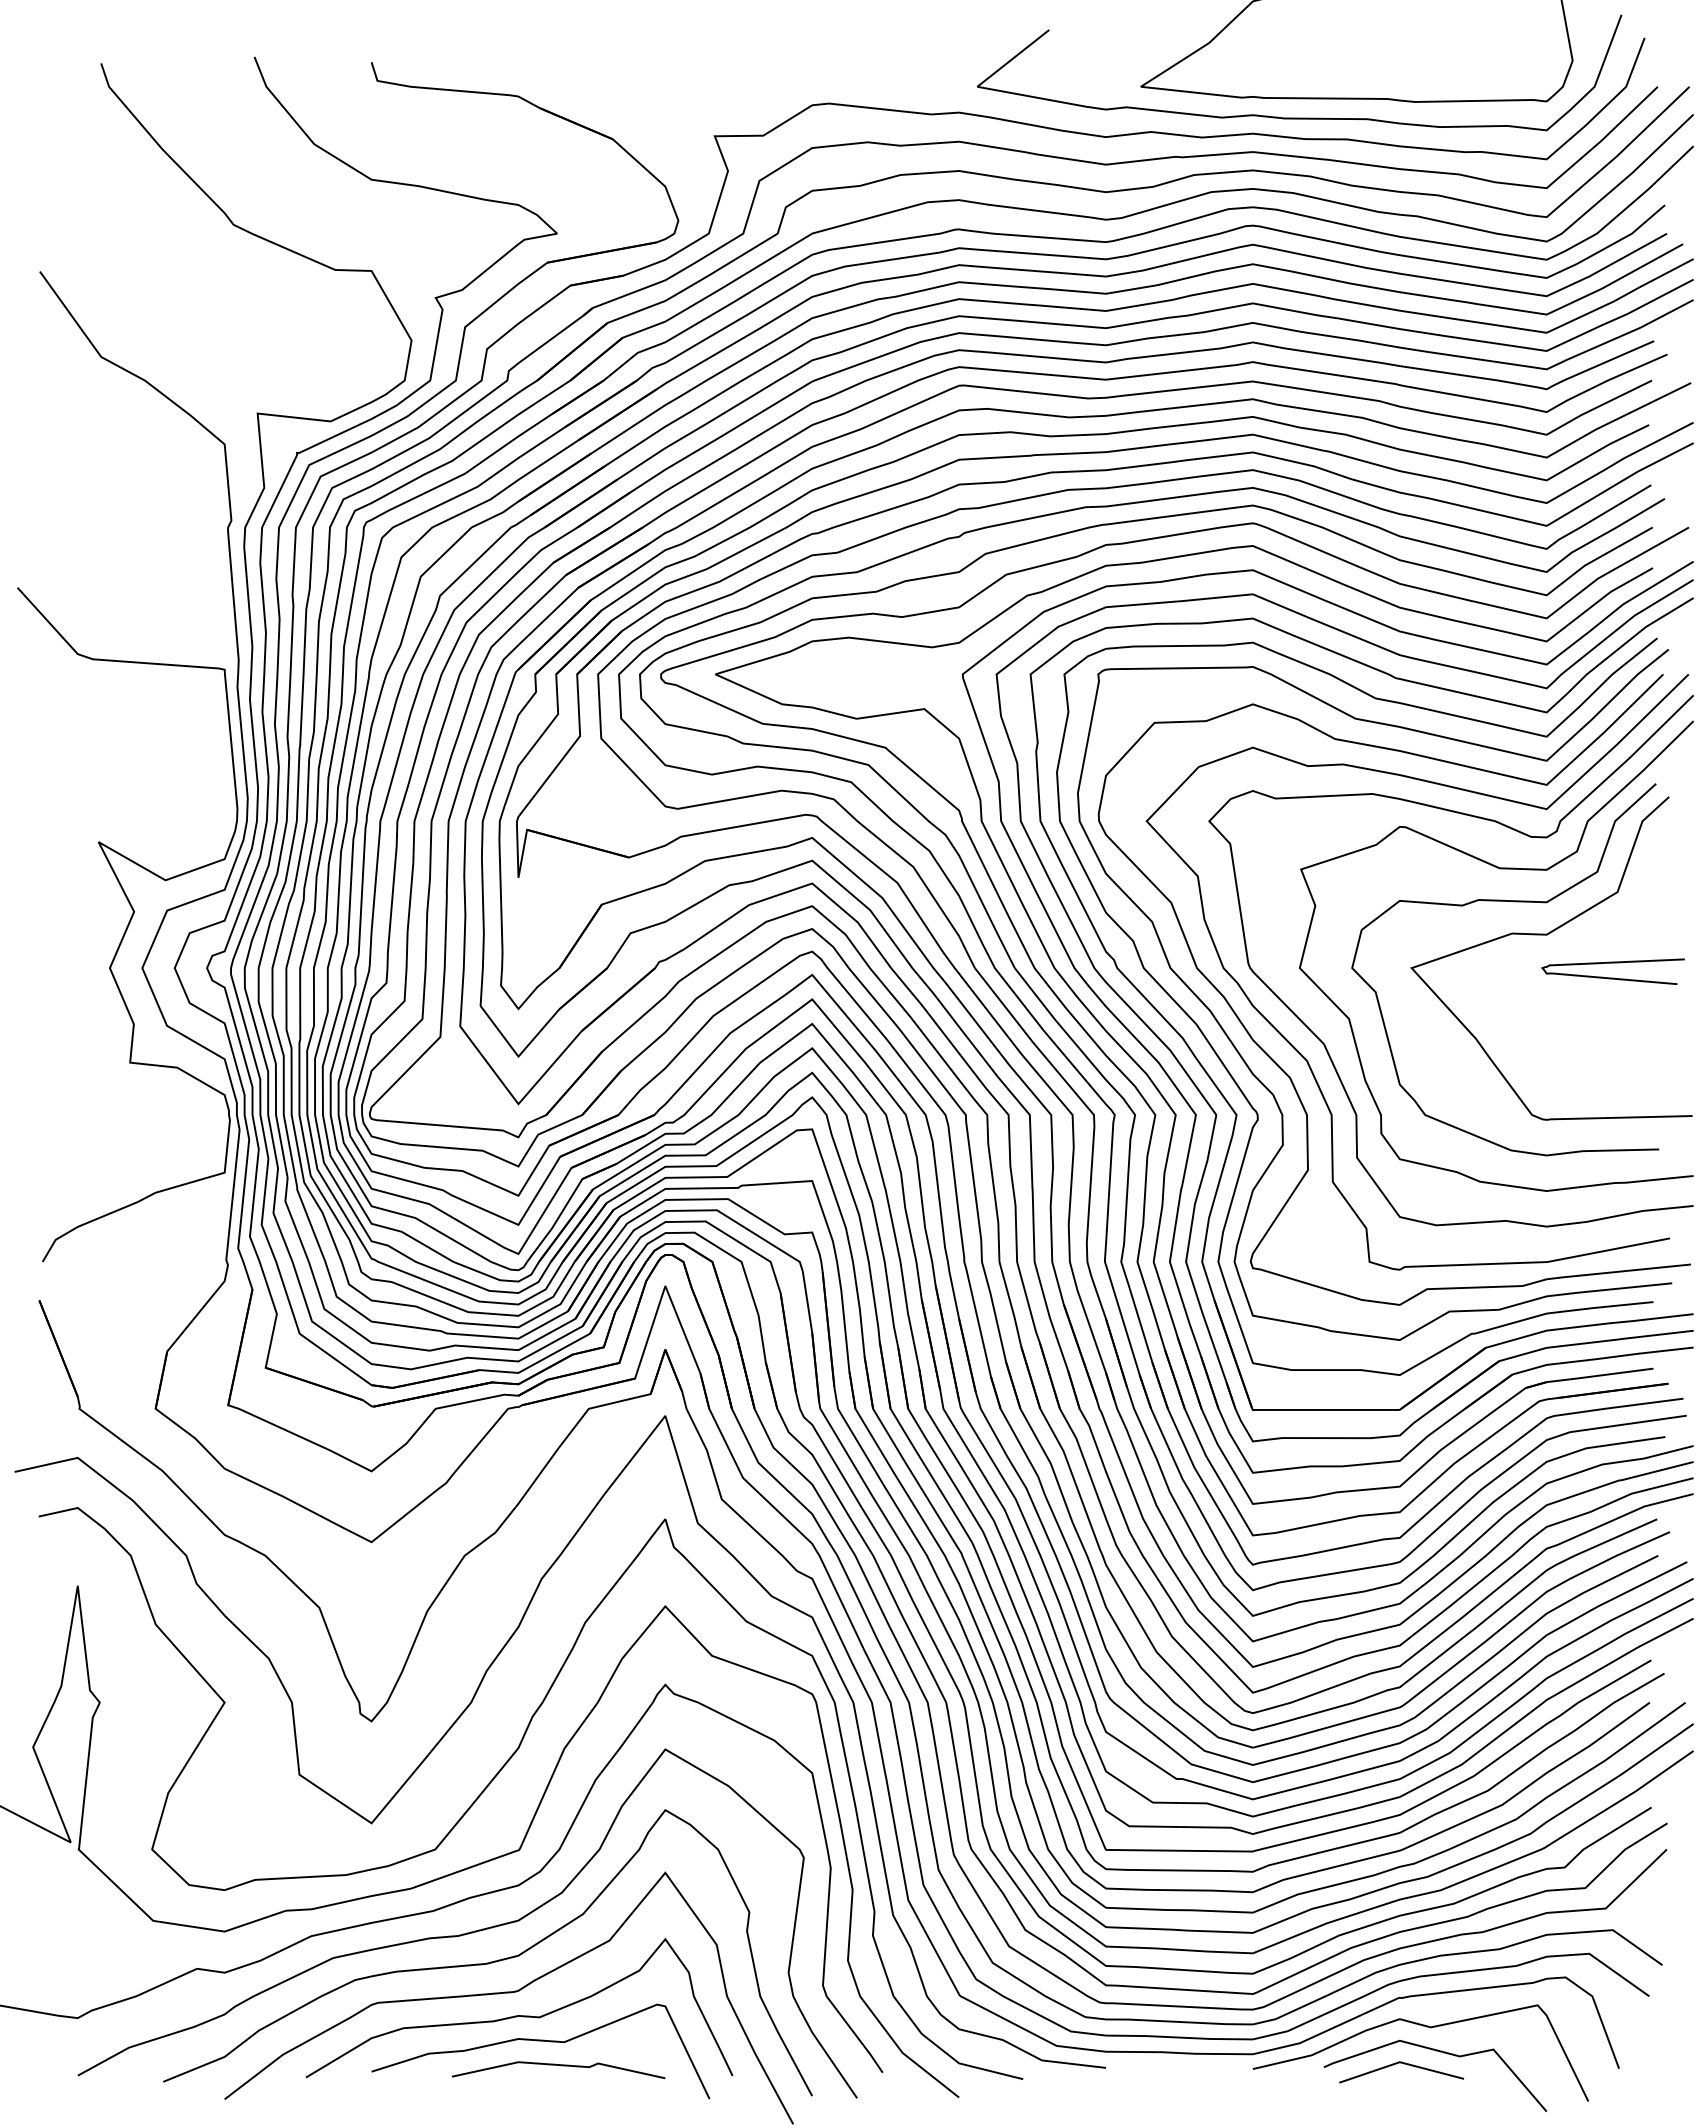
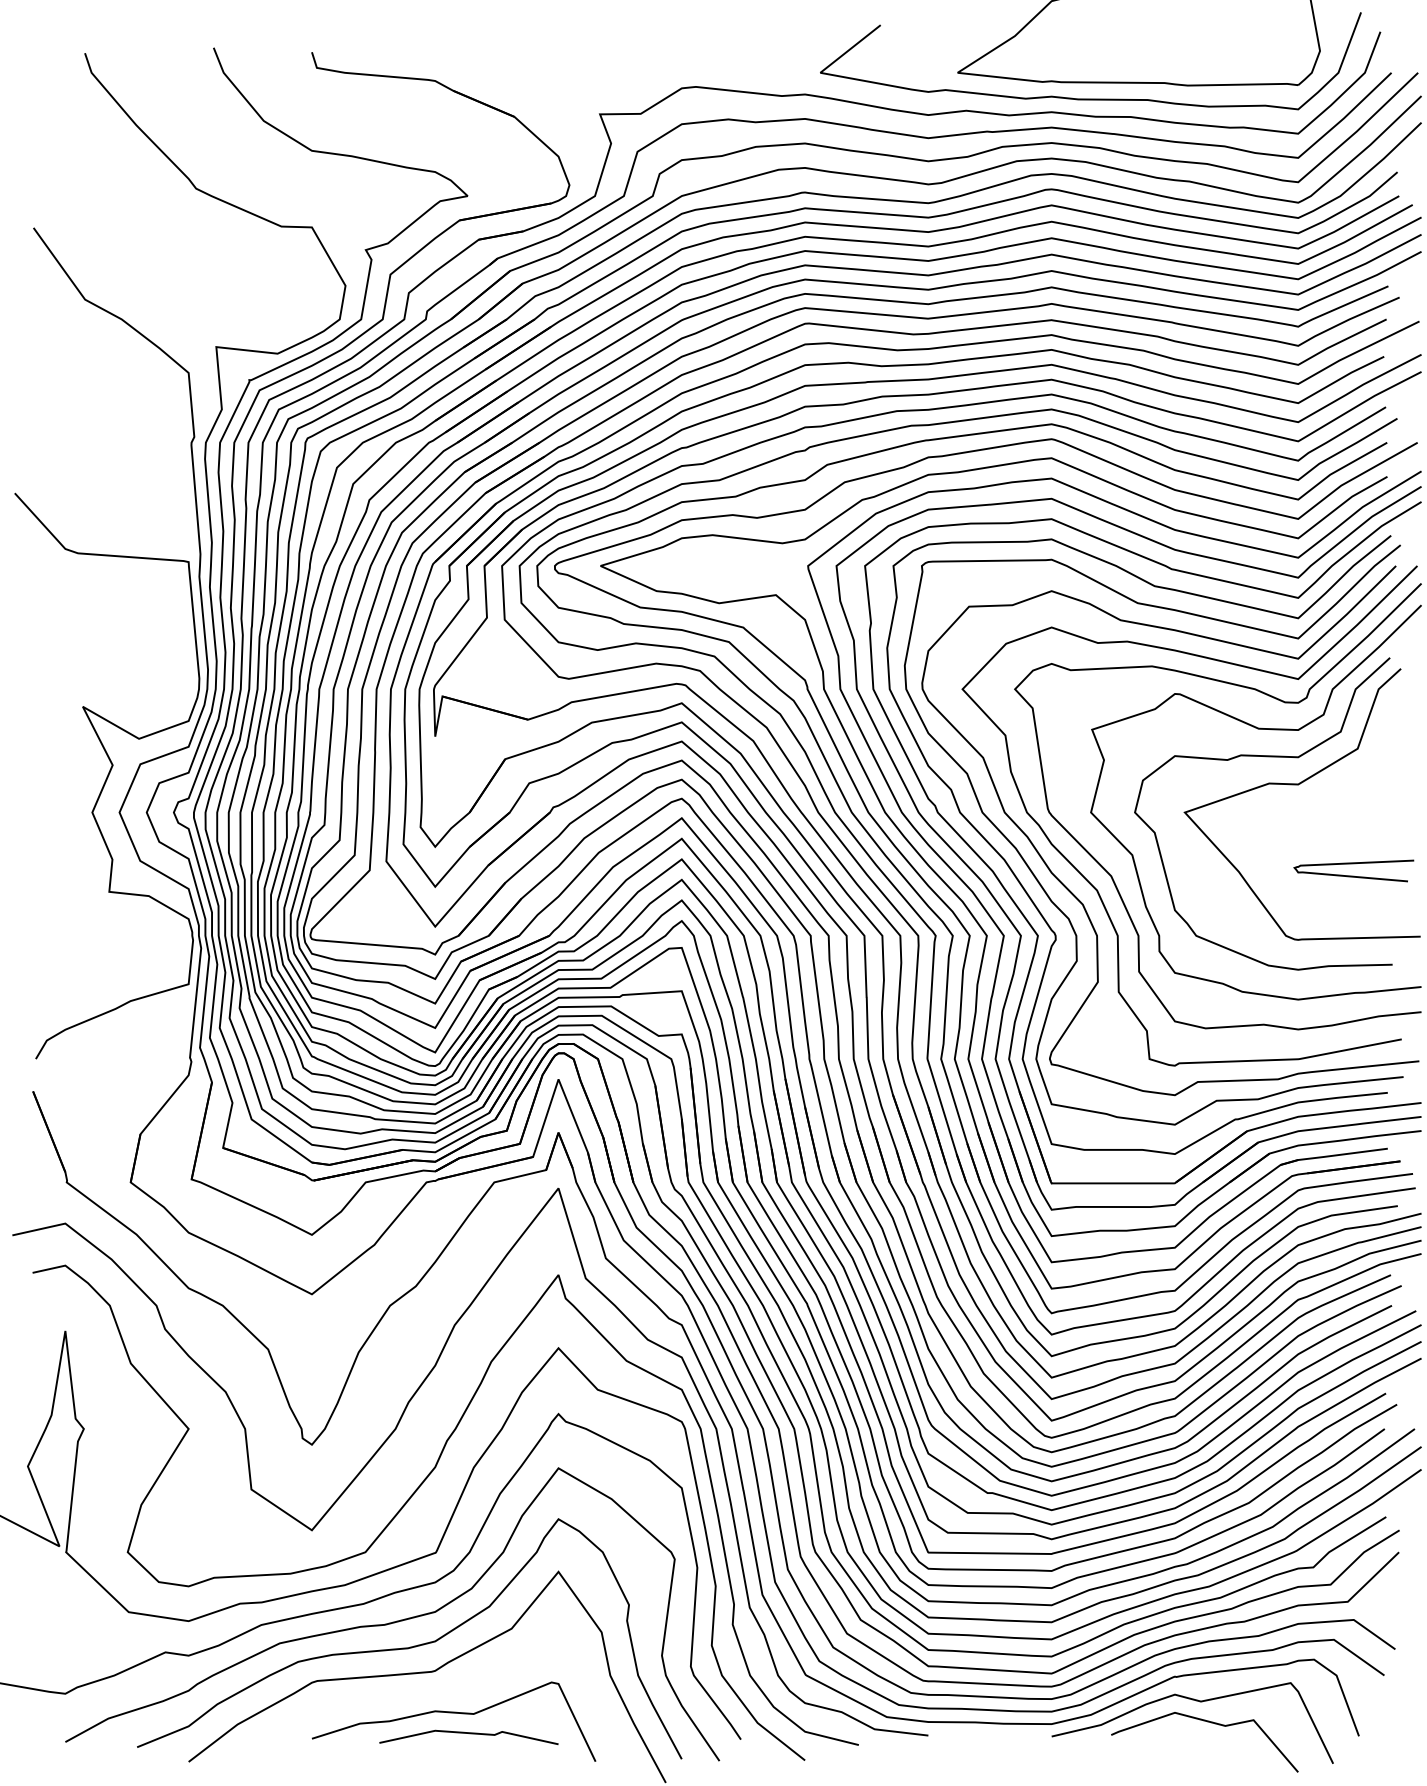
curve: (1612, 977) -> (1353, 875), moved
curve: (519, 2015) -> (436, 1691), removed
line: (1403, 2064) -> (1178, 1732), removed

